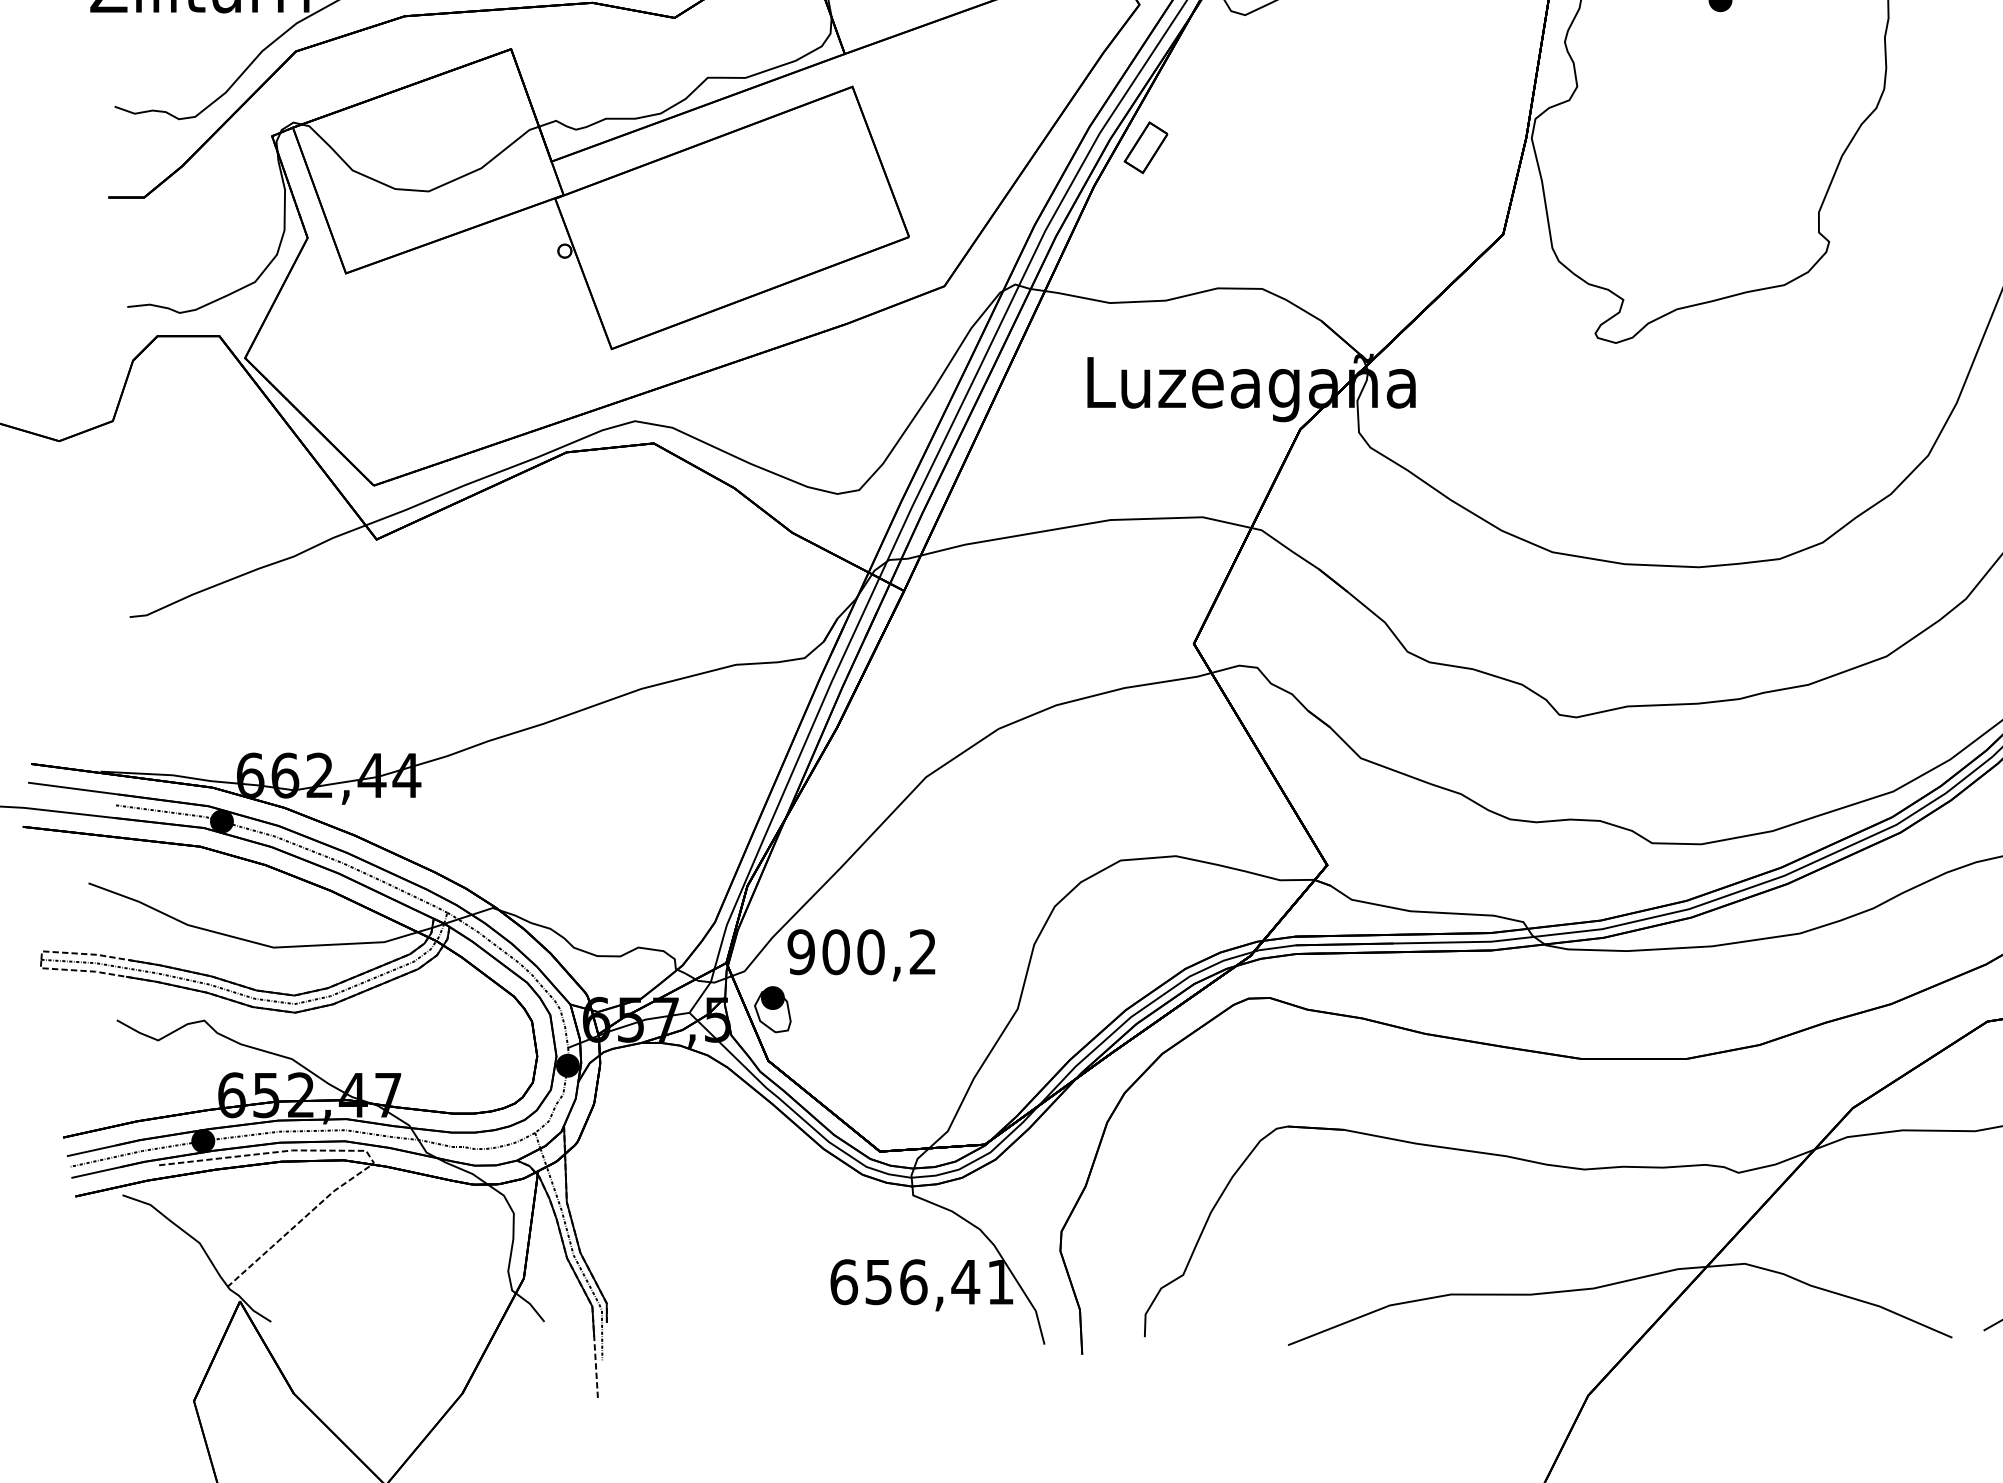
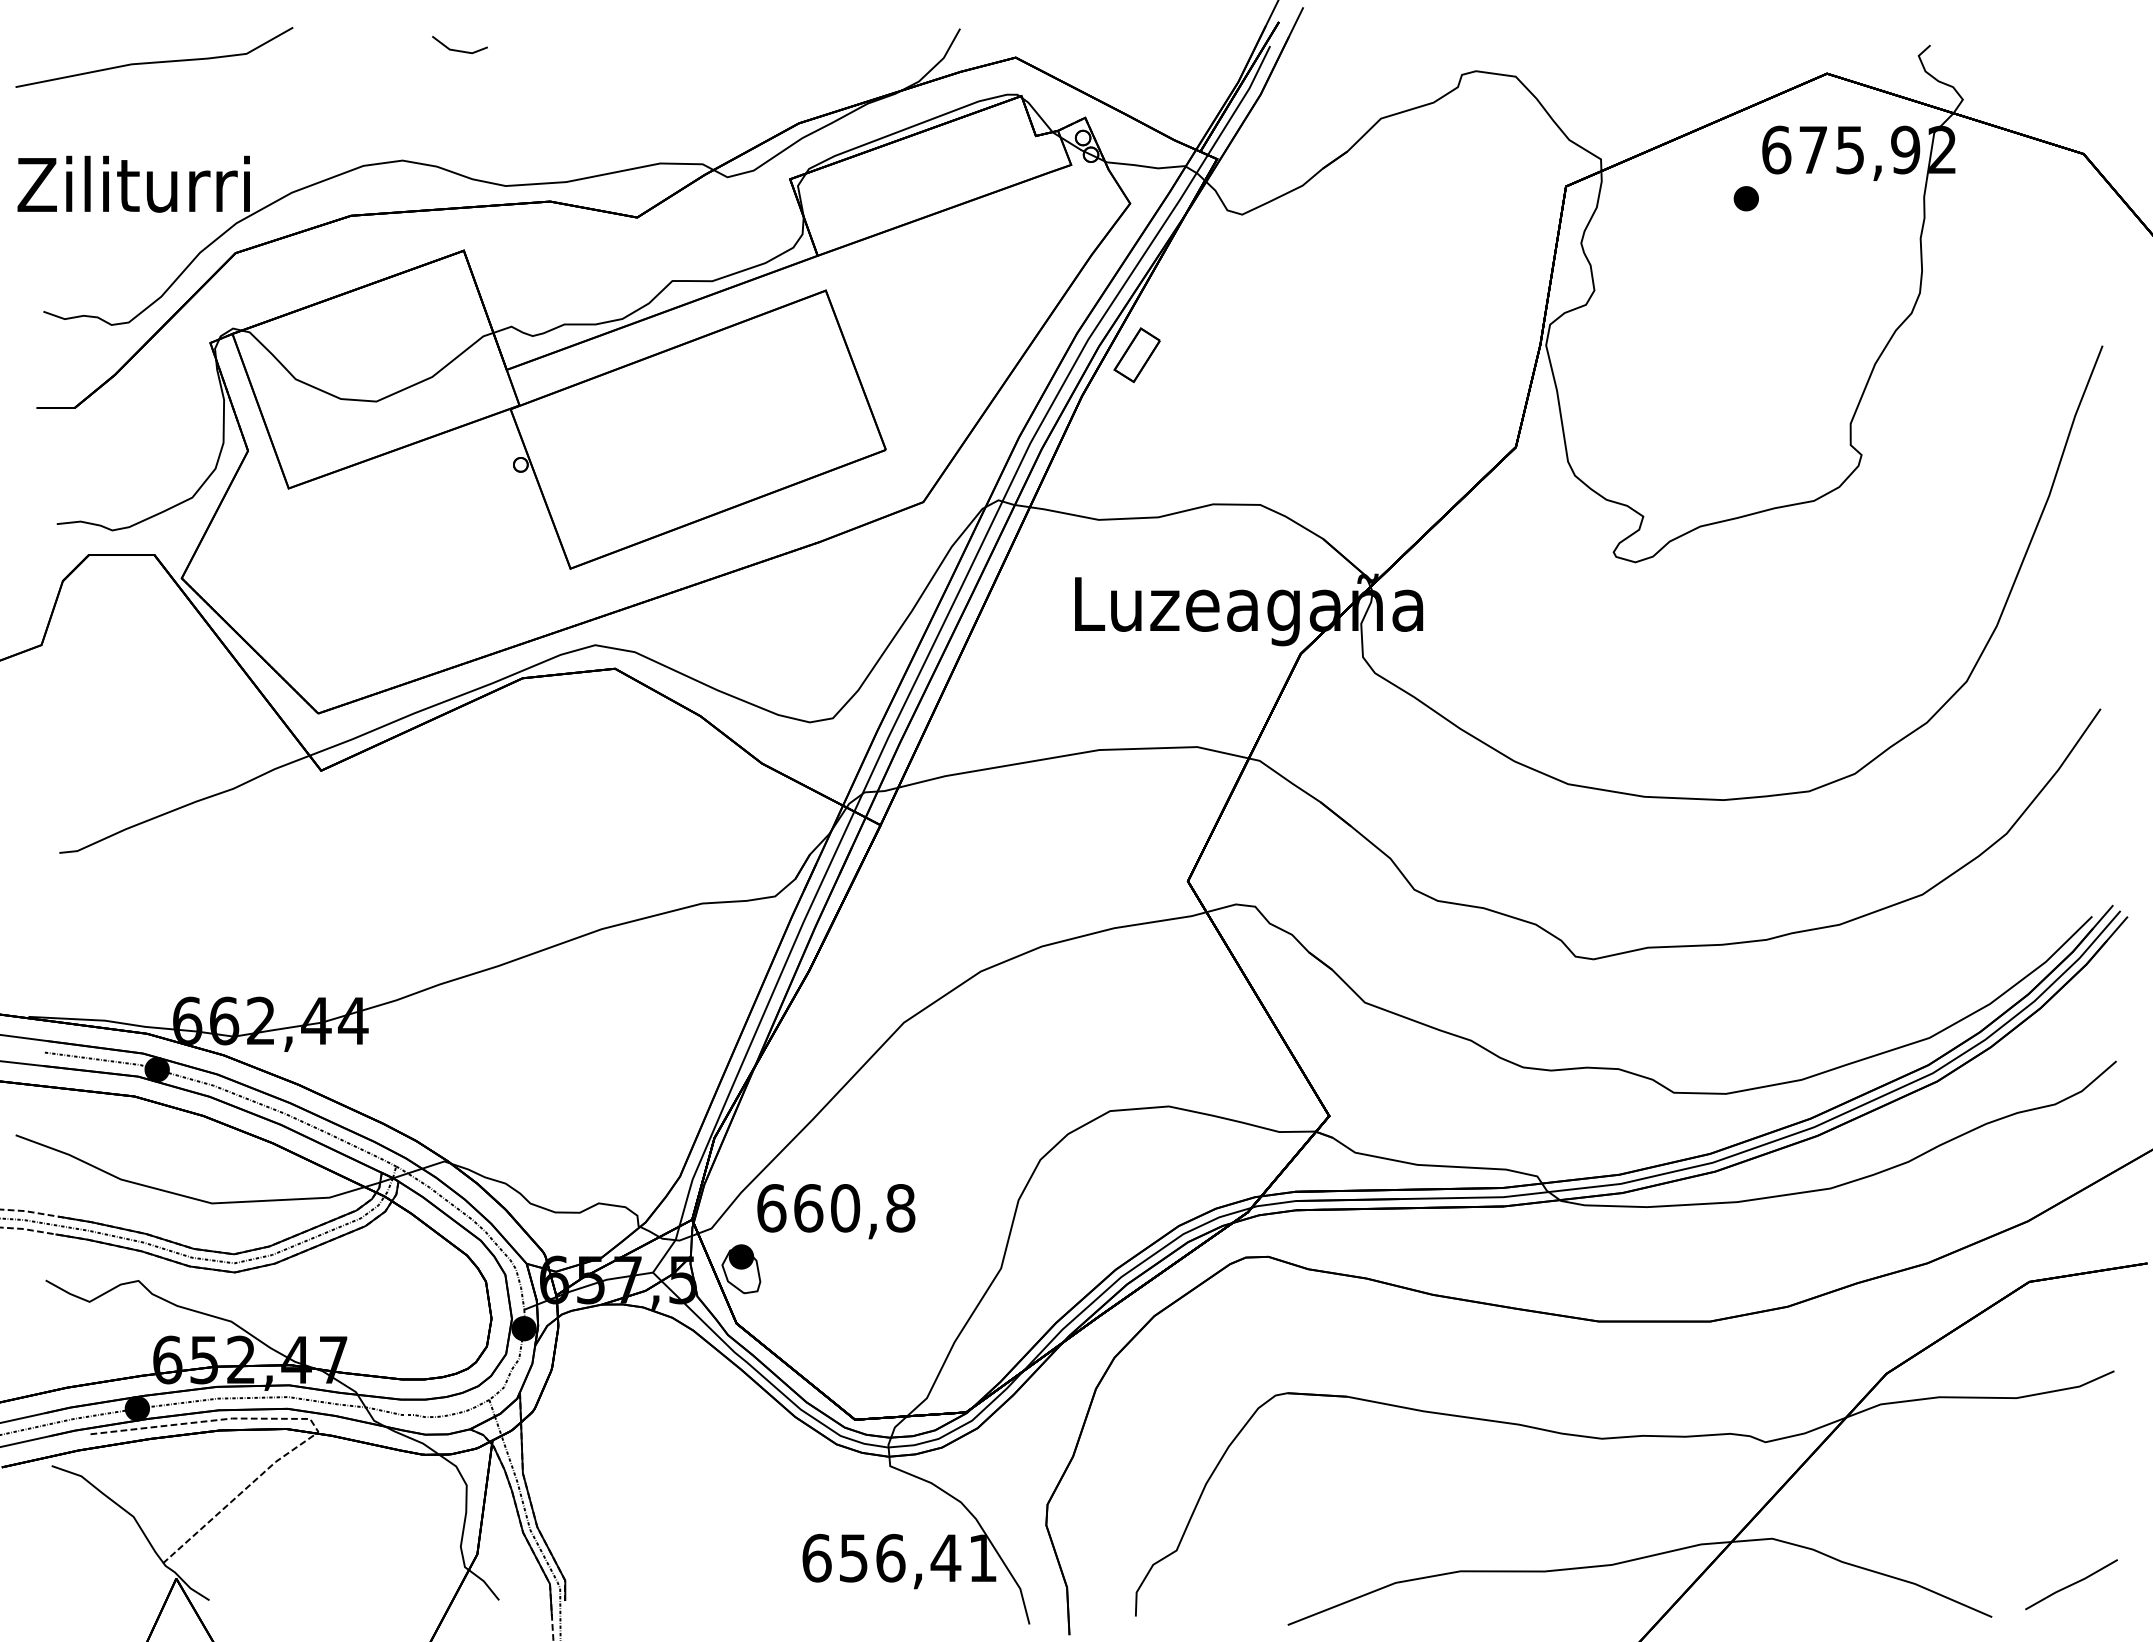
text: (862, 952) -> (836, 1208), 900,2 -> 660,8

